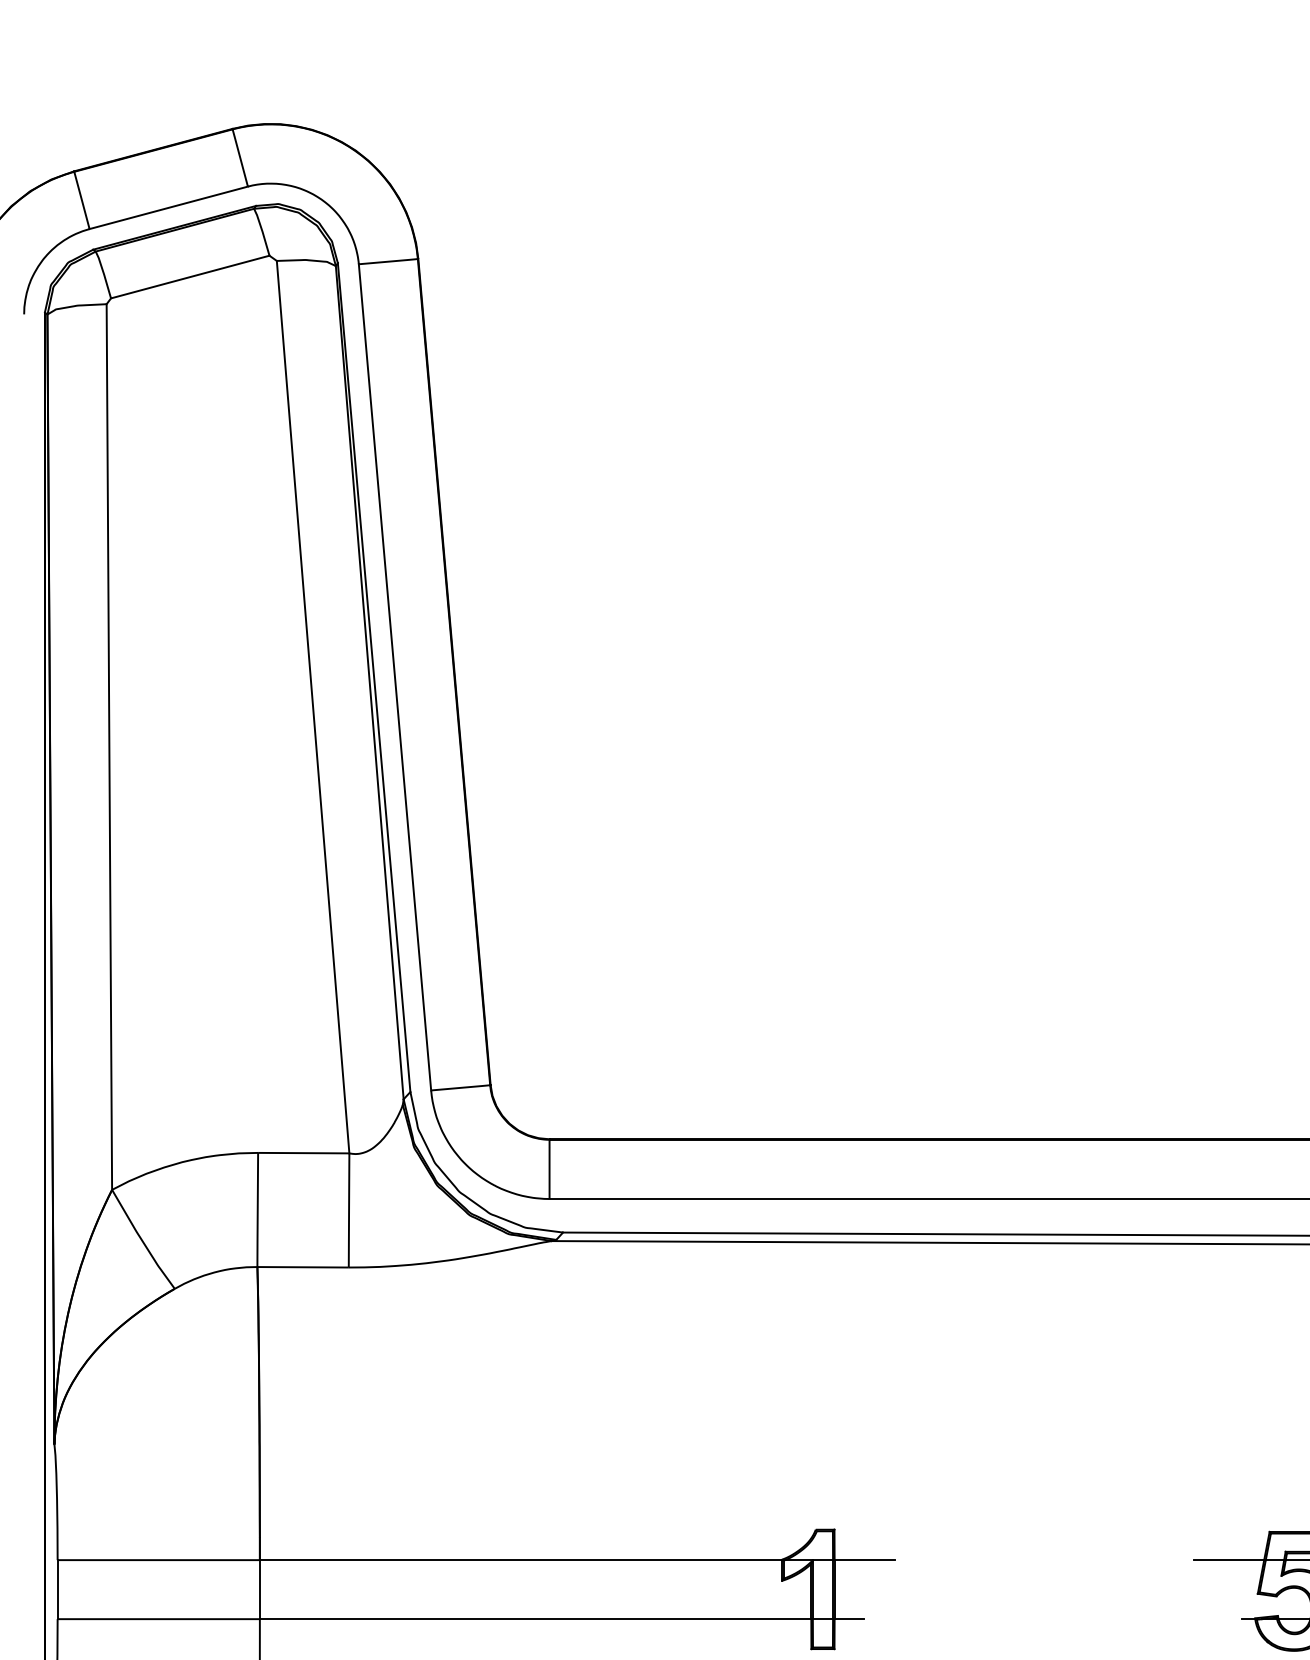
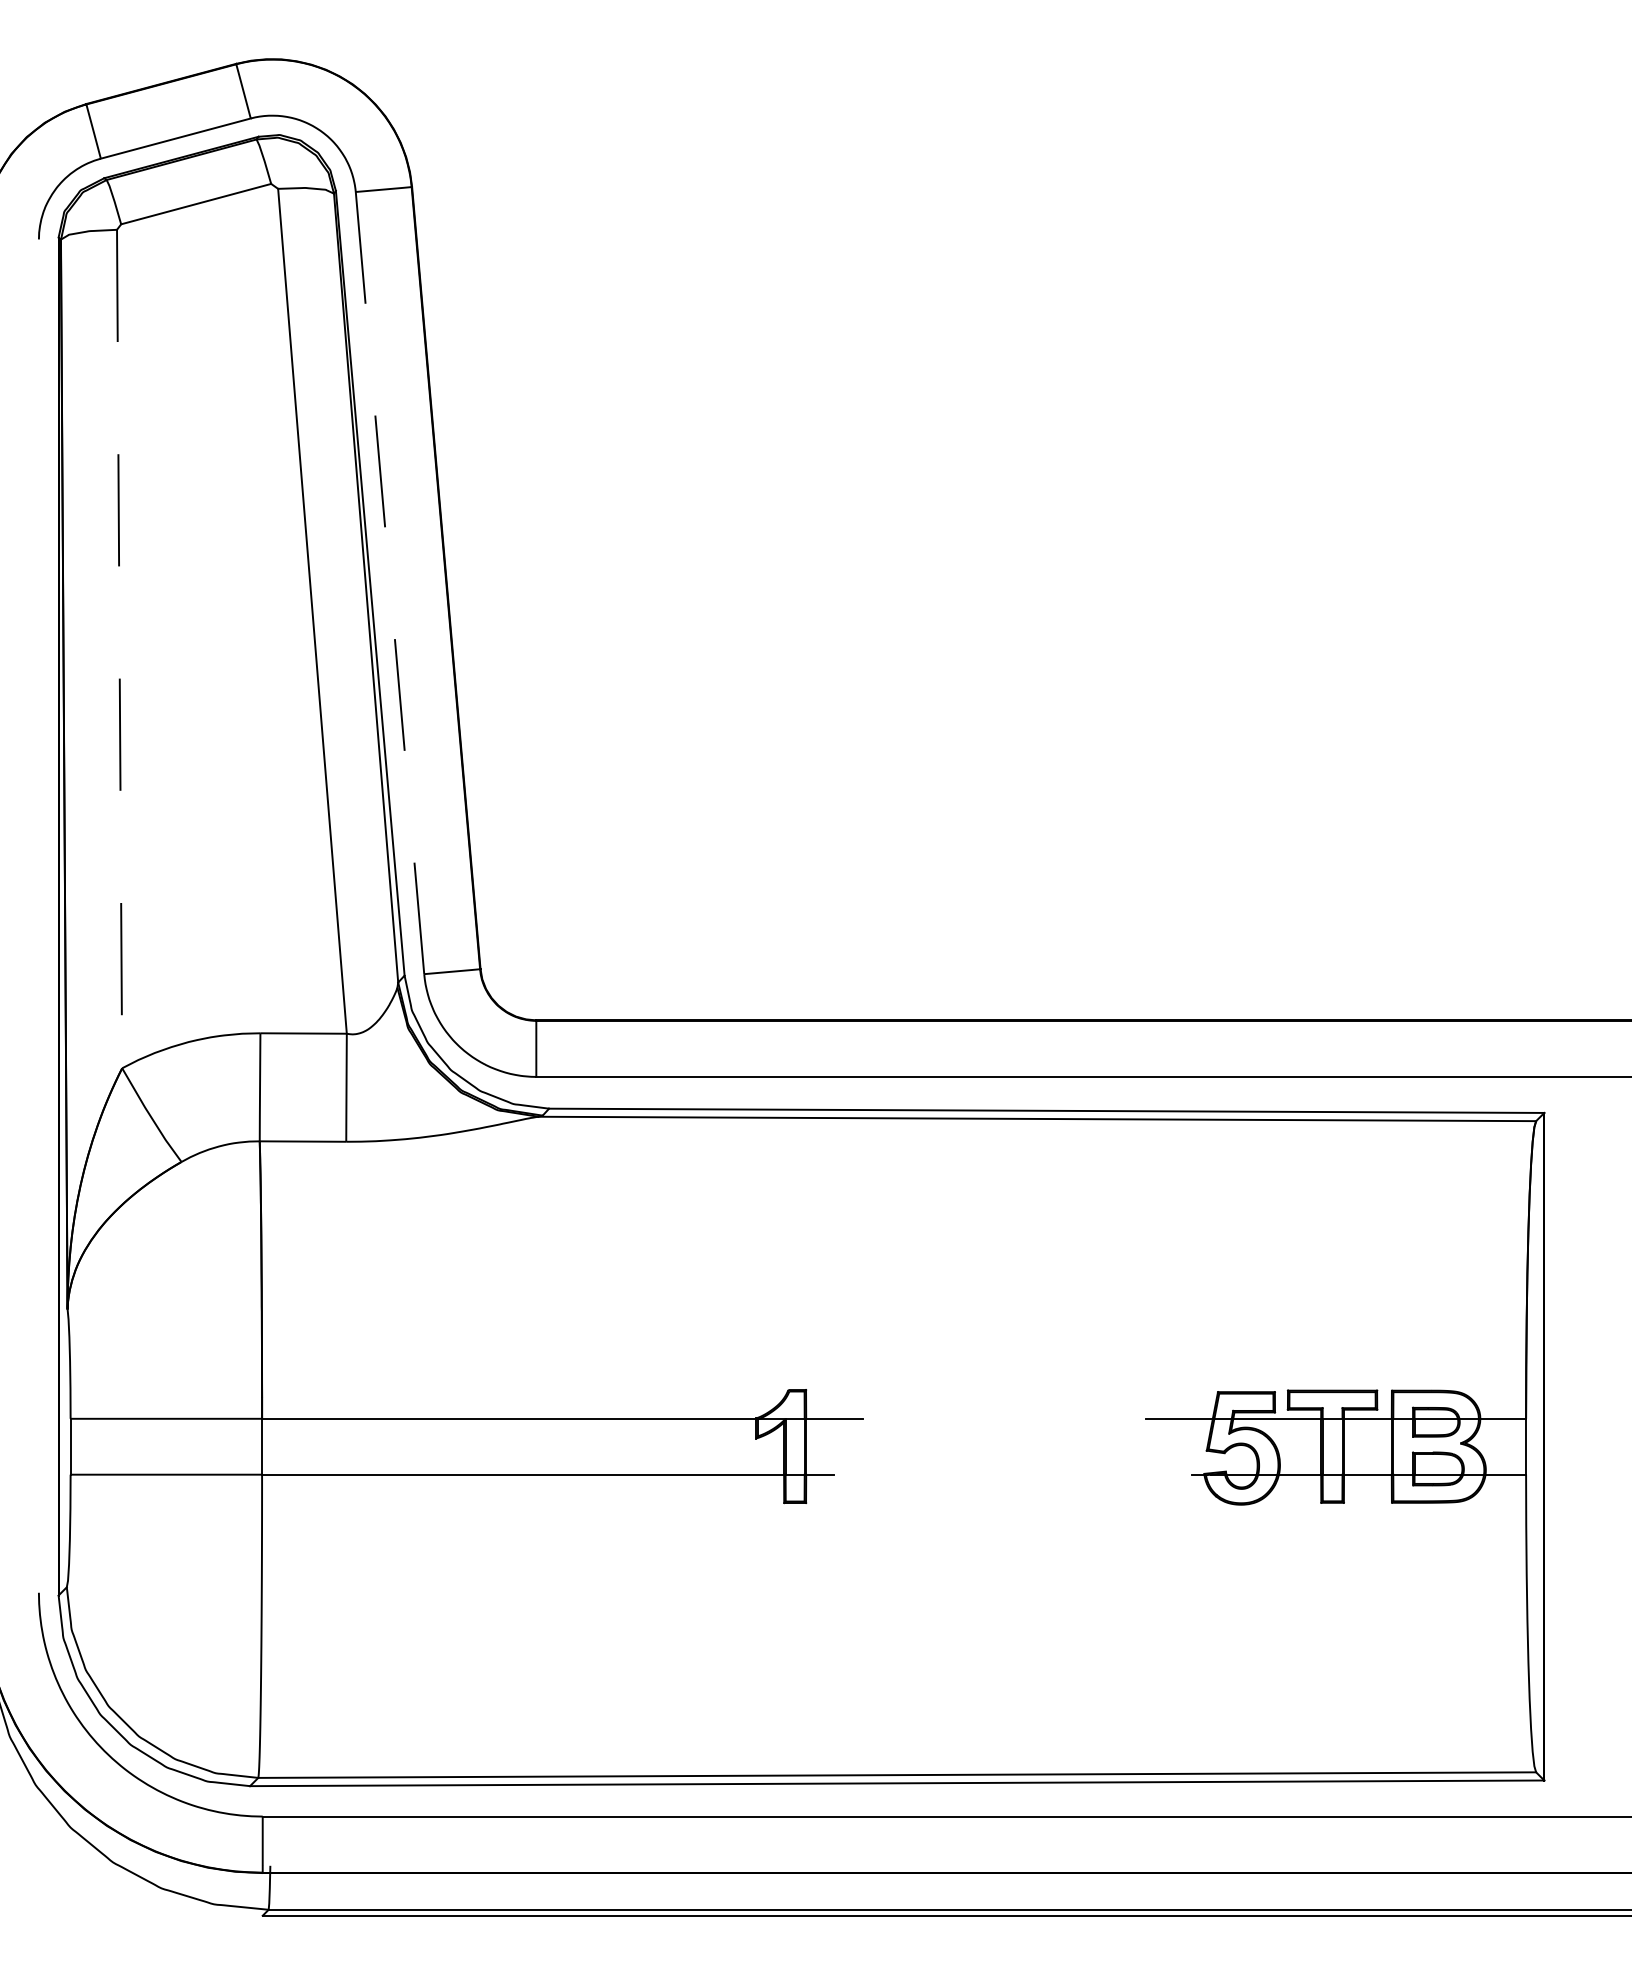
line: (395, 677) -> (390, 583), solid -> dashed
line: (109, 747) -> (119, 649), solid -> dashed

